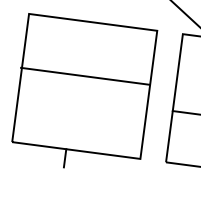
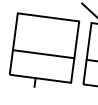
line: (84, 76) -> (43, 54), moved

